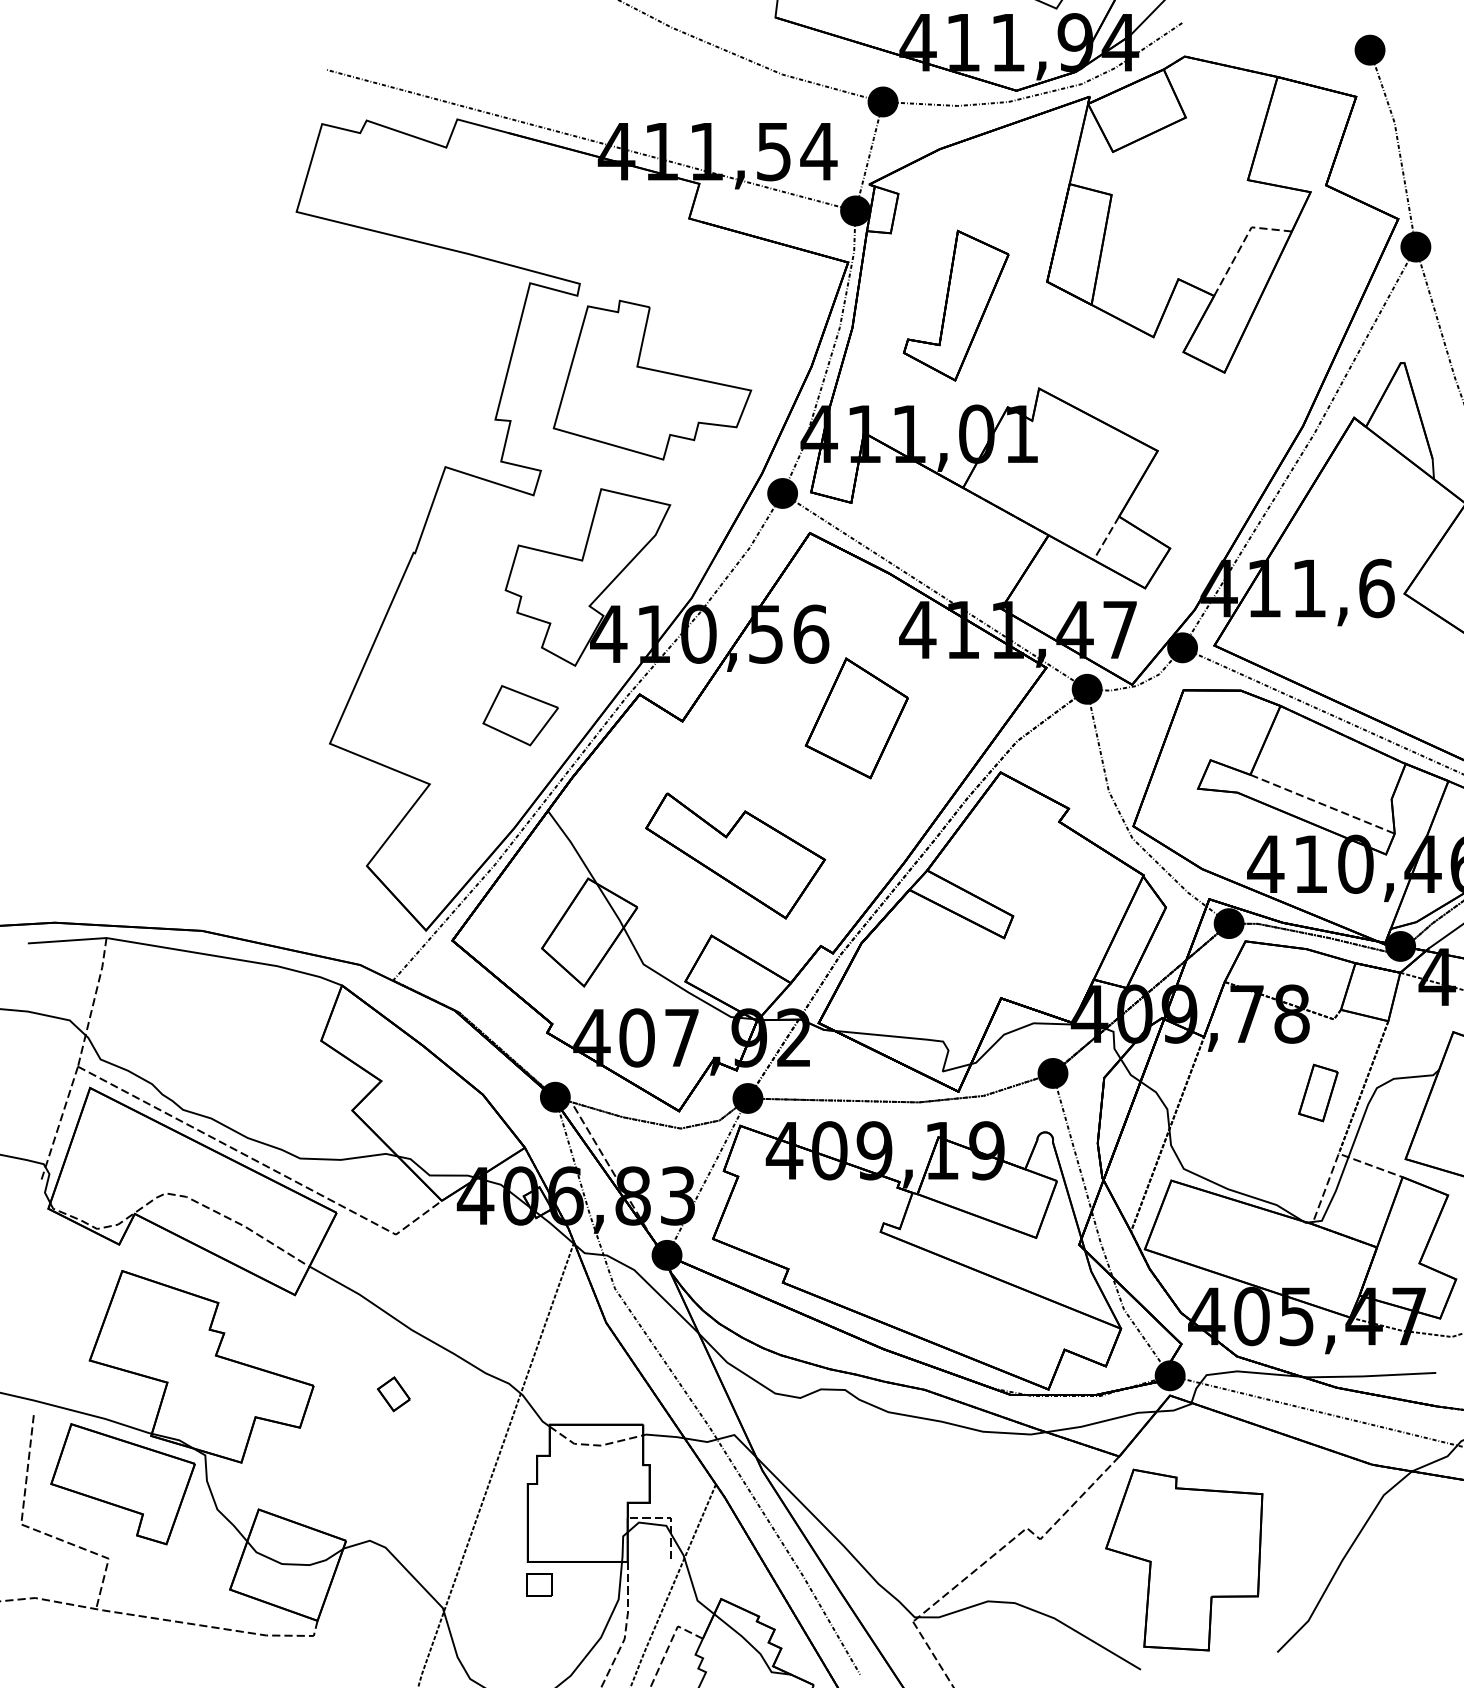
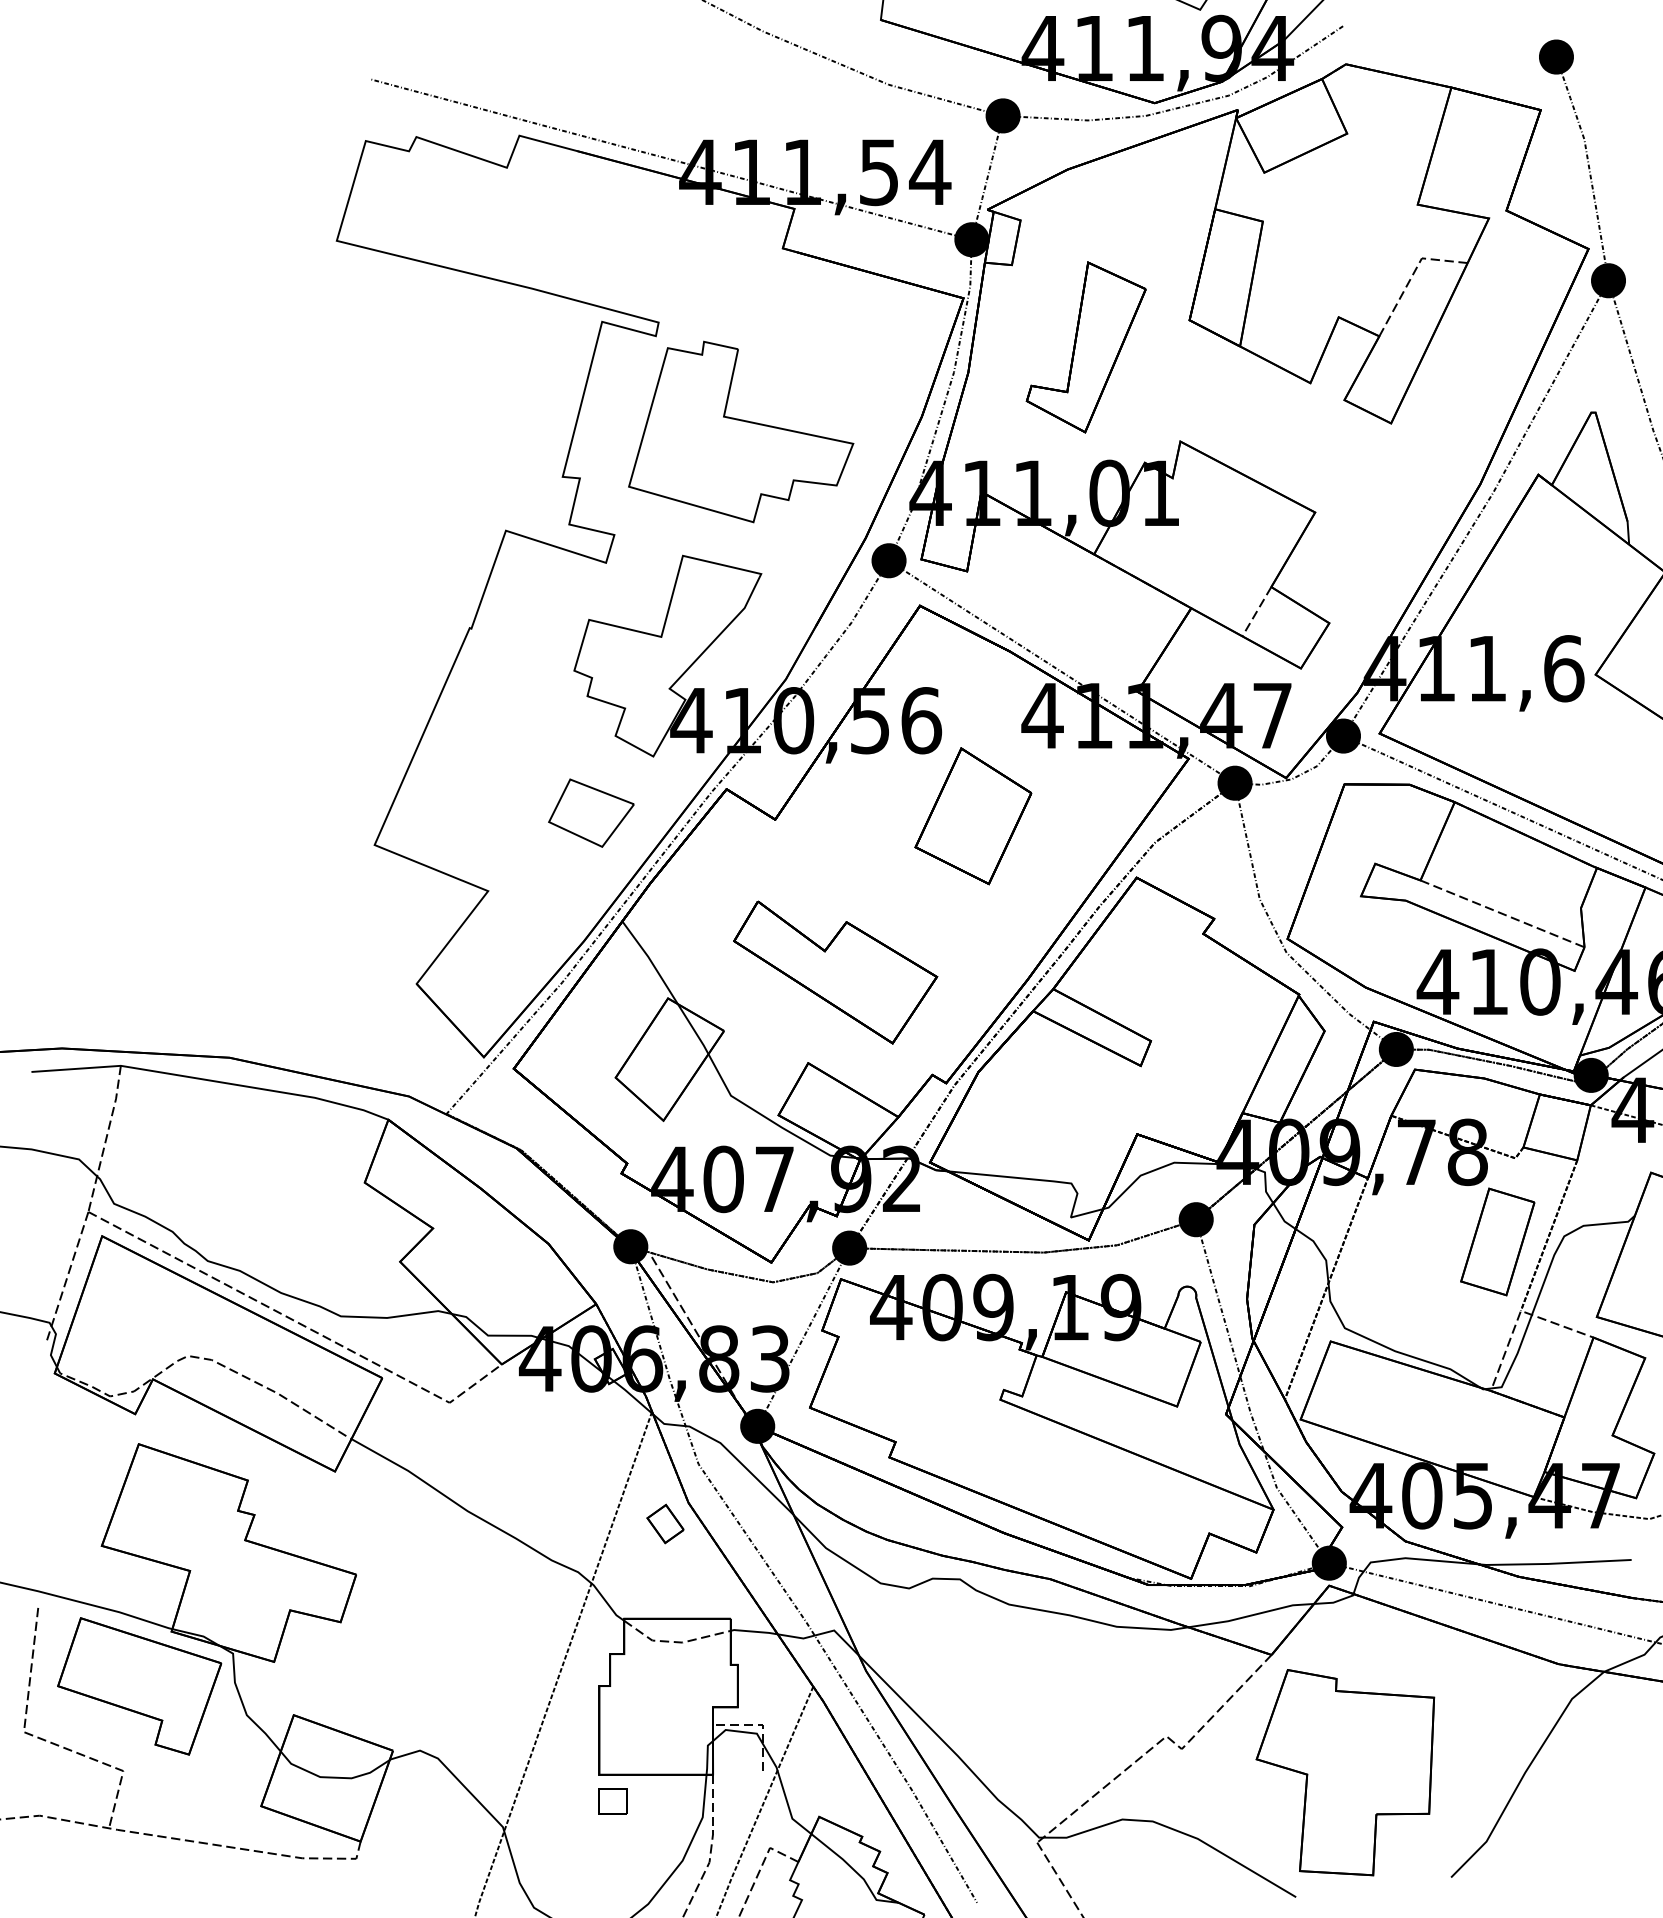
part: (1318, 1092) -> (1497, 1241), size x1.67
part: (393, 1394) -> (665, 1524), moved

